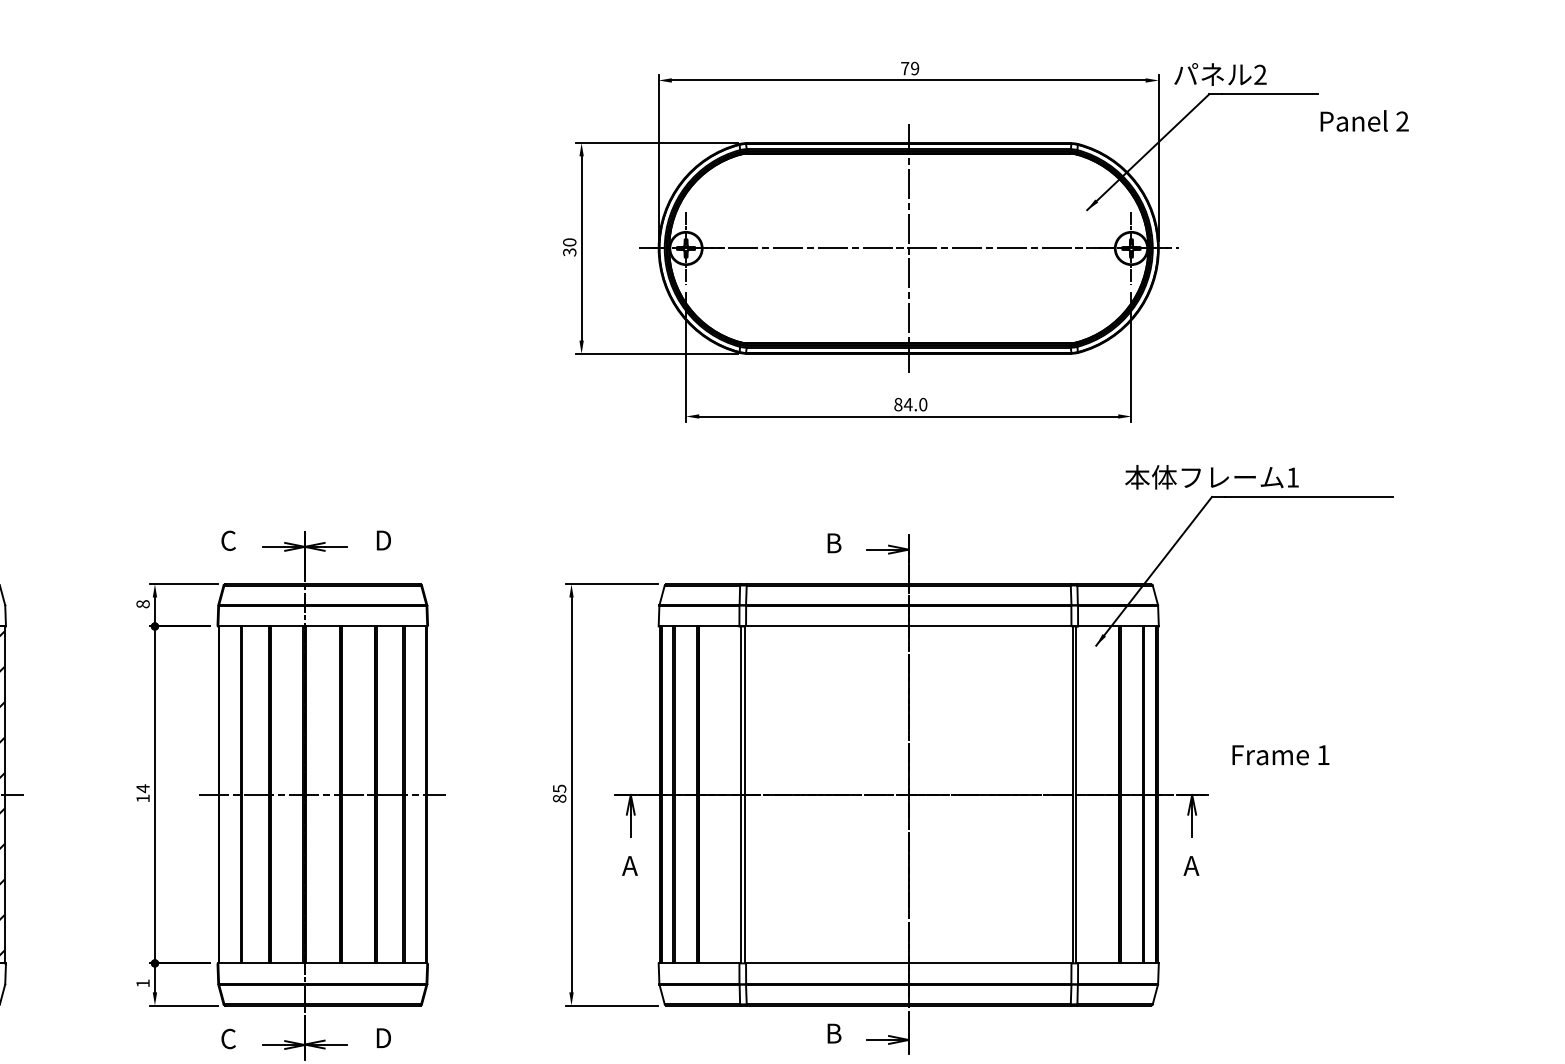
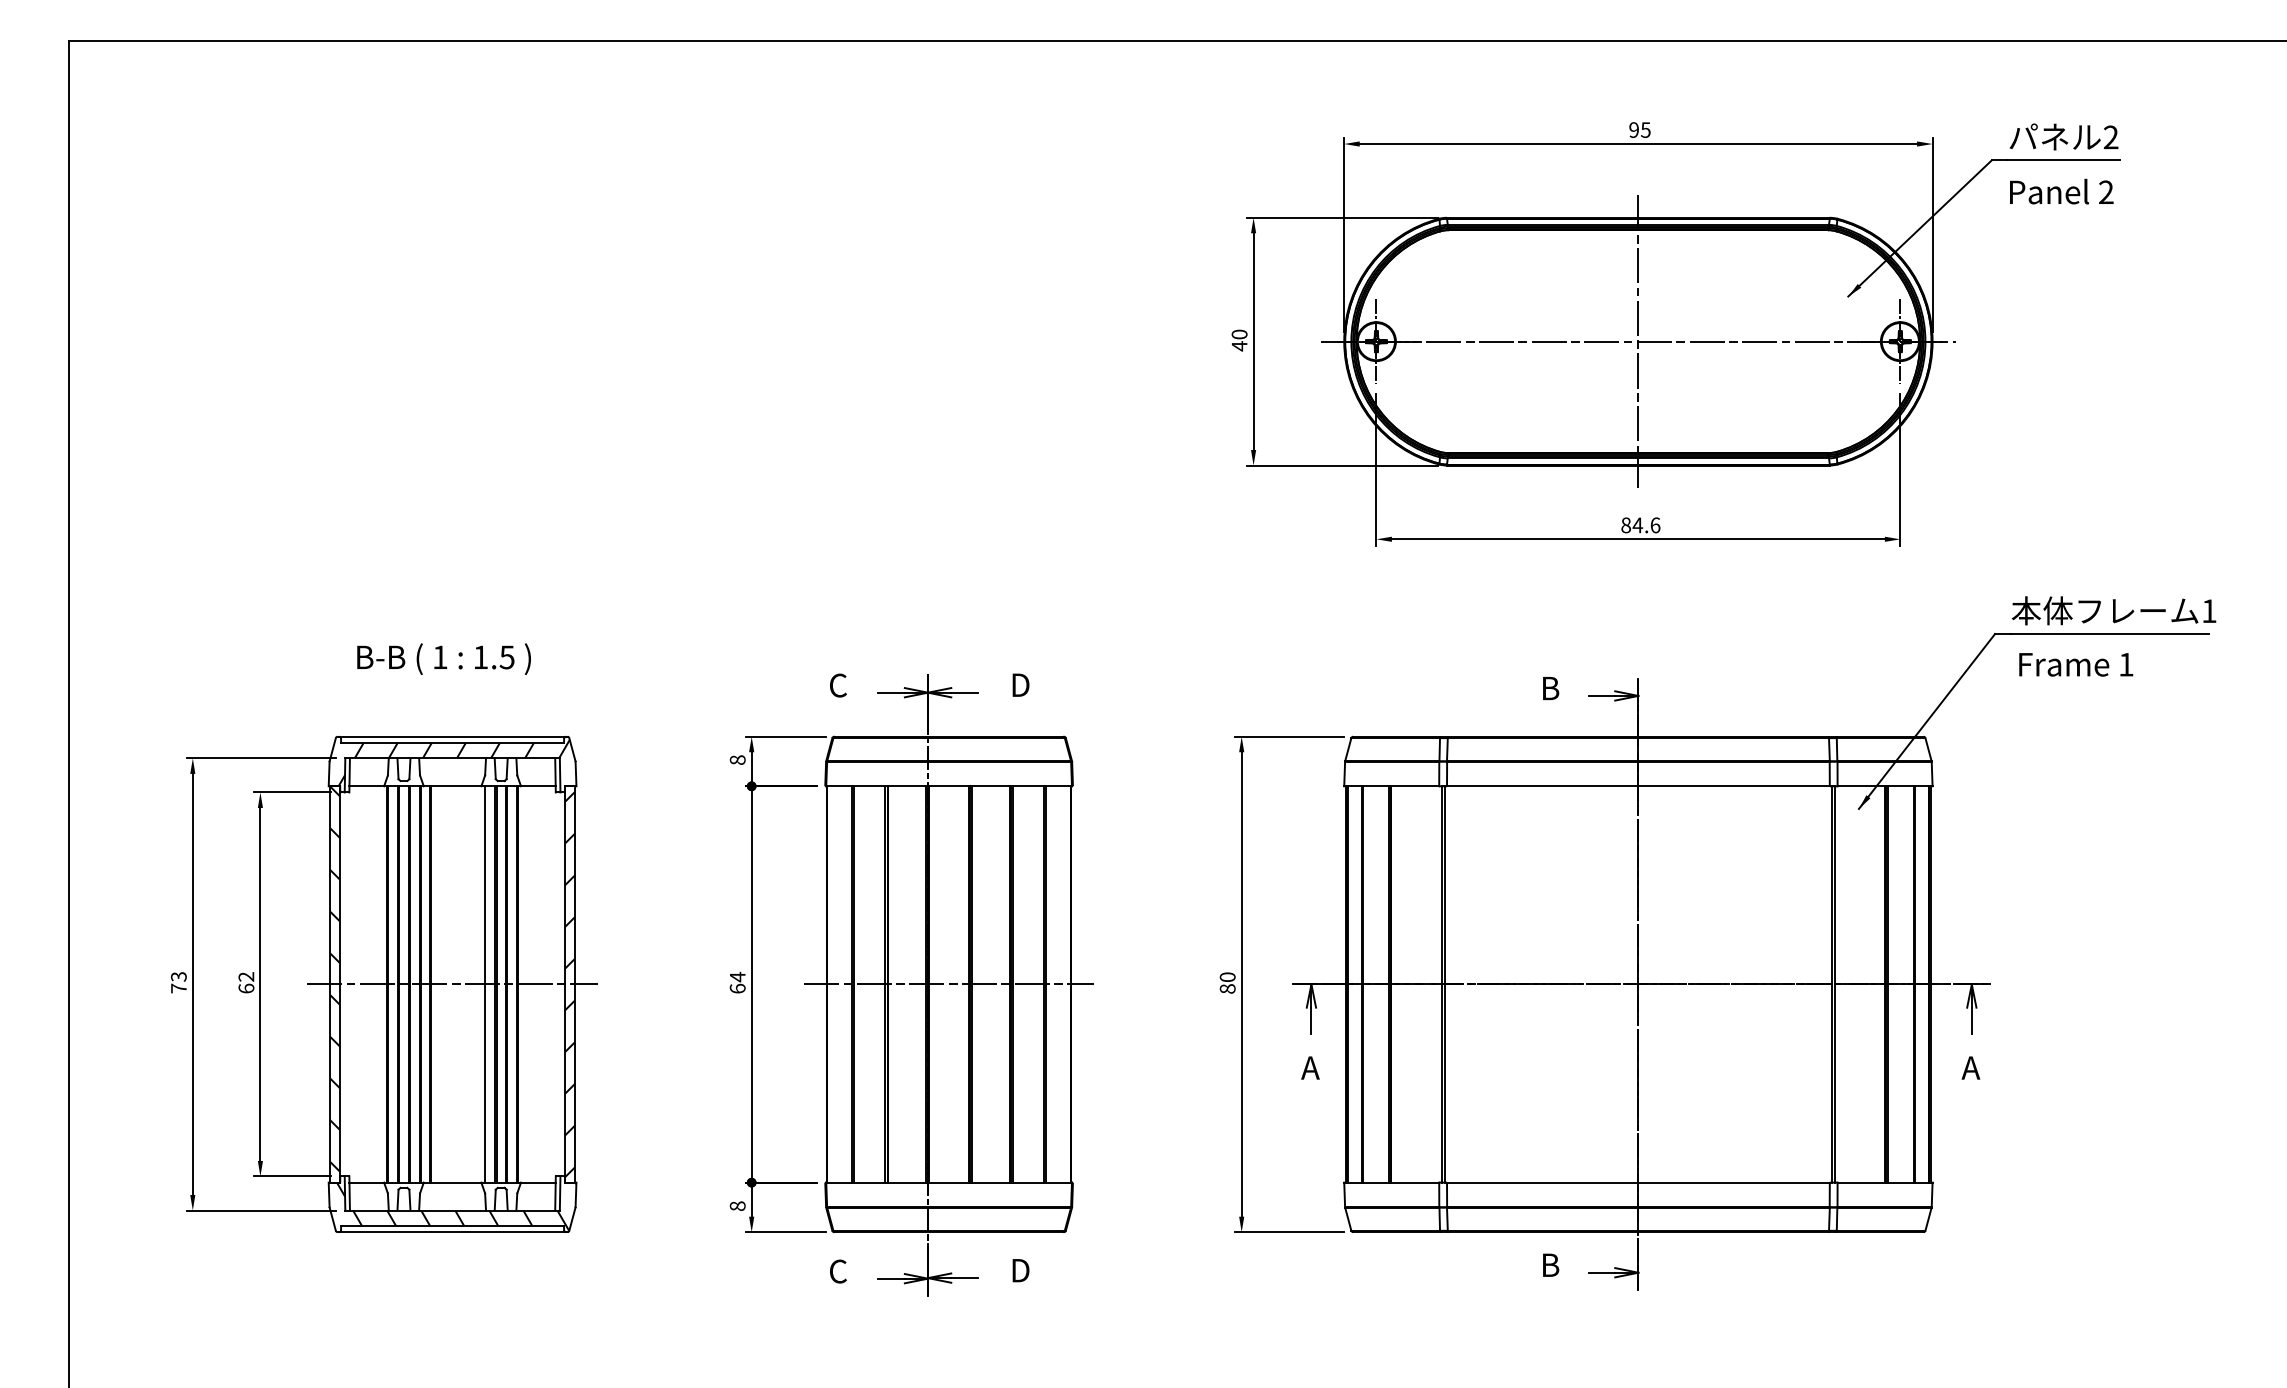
text: (909, 68) -> (1639, 129), 79 -> 95
text: (1219, 74) -> (2063, 136), moved
text: (1364, 120) -> (2061, 191), moved
text: (569, 252) -> (1239, 346), 30 -> 40
text: (923, 404) -> (1655, 525), 84.0 -> 84.6
text: (1211, 477) -> (2113, 610), moved
text: (1281, 755) -> (2076, 664), moved
text: (559, 789) -> (1227, 977), 85 -> 80
text: (142, 798) -> (737, 988), 14 -> 64
text: (142, 982) -> (737, 1205), 1 -> 8

